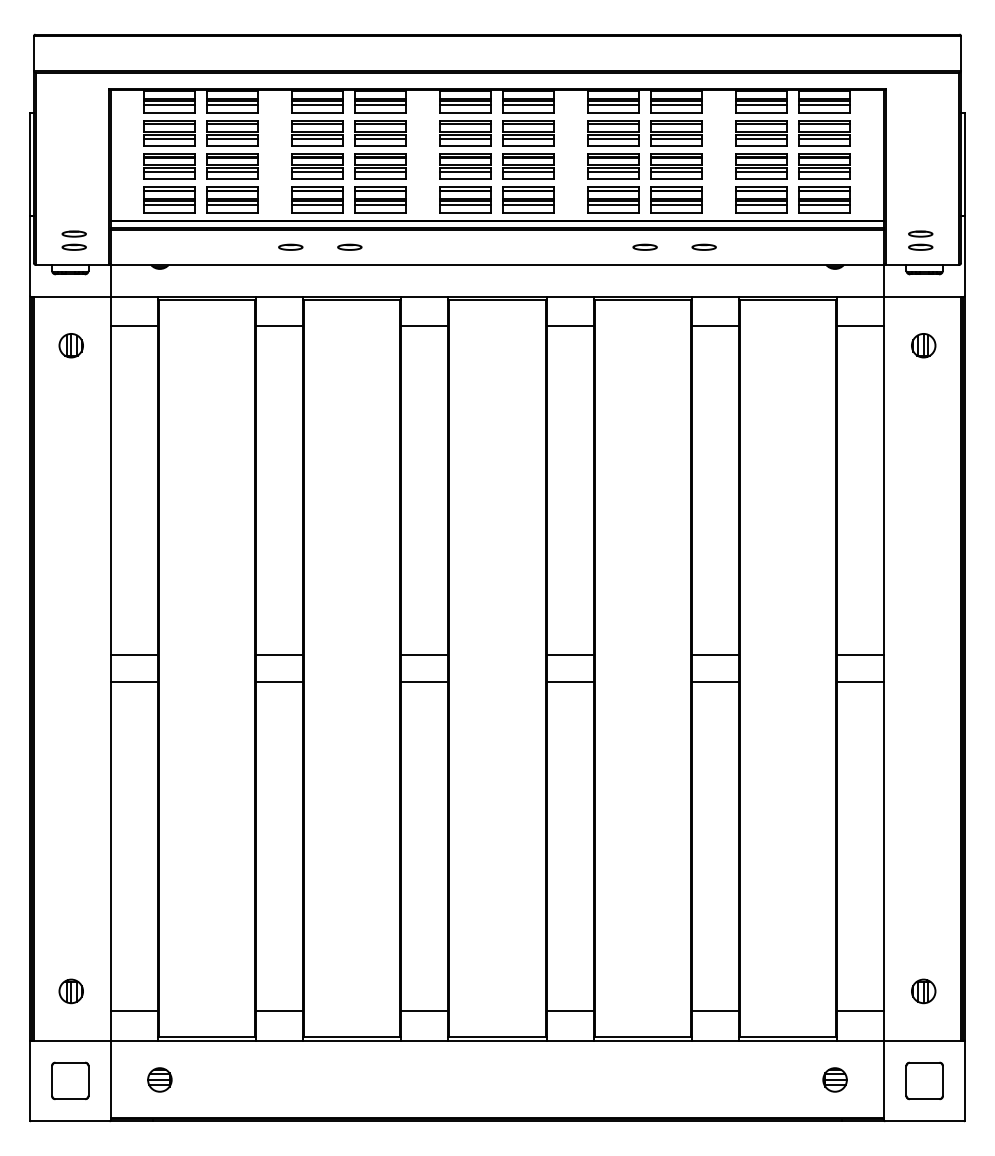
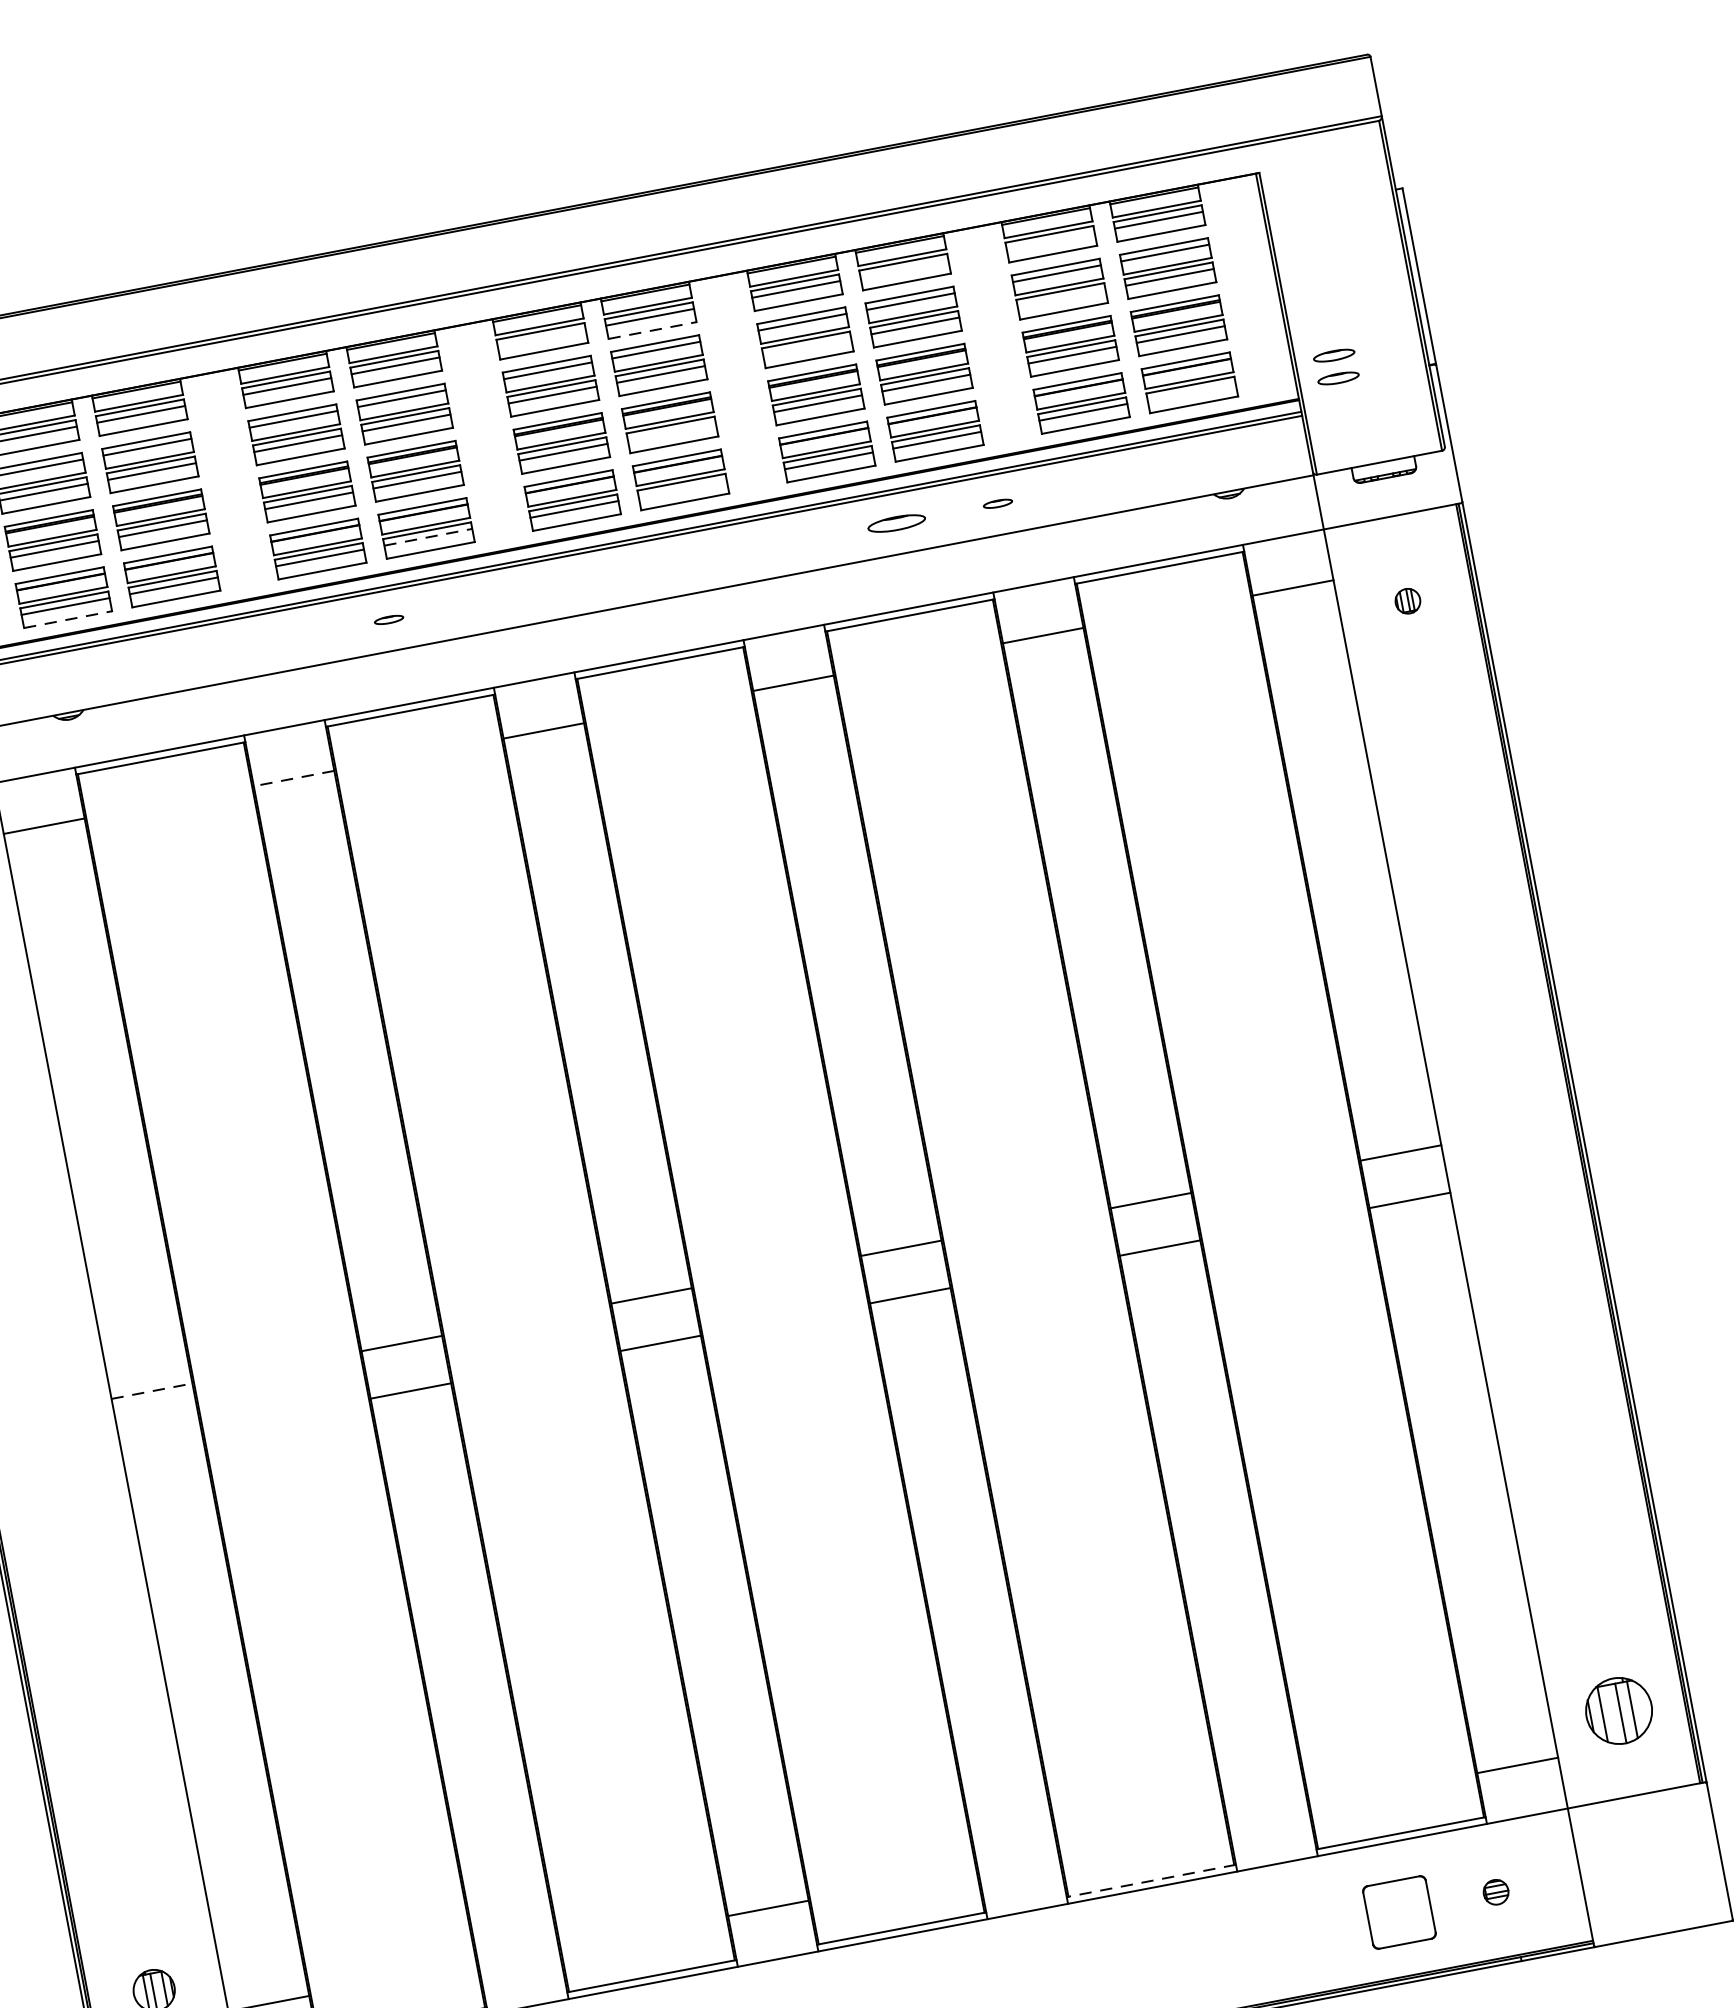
line: (465, 105) -> (541, 338), removed
line: (676, 105) -> (904, 269), removed
line: (761, 105) -> (1050, 241), removed
line: (528, 112) -> (651, 329), solid -> dashed
line: (613, 138) -> (806, 346), removed
line: (761, 138) -> (1060, 298), removed
line: (528, 171) -> (671, 431), removed
line: (380, 205) -> (428, 538), solid -> dashed
line: (528, 205) -> (682, 489), removed
line: (824, 205) -> (1191, 392), removed
line: (169, 212) -> (67, 619), solid -> dashed
part: (920, 240) -> (1335, 366), moved
part: (290, 246) -> (286, 638), removed
part: (349, 246) -> (388, 618), size x0.7
part: (644, 246) -> (895, 522), size x1.4
part: (703, 246) -> (996, 502), size x0.7
line: (279, 326) -> (294, 779), solid -> dashed
part: (923, 345) -> (1407, 600), size x0.6
line: (134, 654) -> (152, 1390), solid -> dashed
line: (133, 682) -> (159, 1439), removed
part: (923, 991) -> (1619, 1711), size x1.6
line: (279, 1011) -> (518, 1956), removed
line: (569, 1011) -> (1017, 1861), removed
line: (714, 1011) -> (1266, 1814), removed
line: (642, 1036) -> (1150, 1880), solid -> dashed
part: (834, 1079) -> (1494, 1891), size x0.6
part: (924, 1080) -> (1399, 1911), moved

